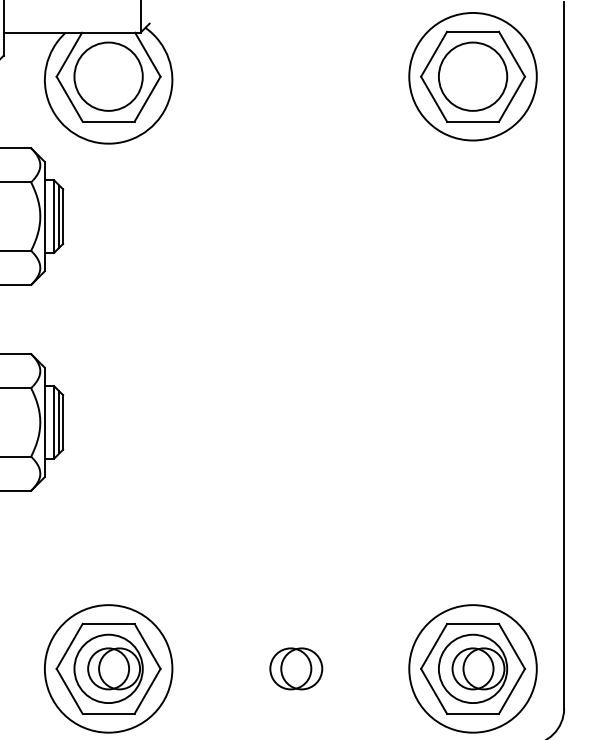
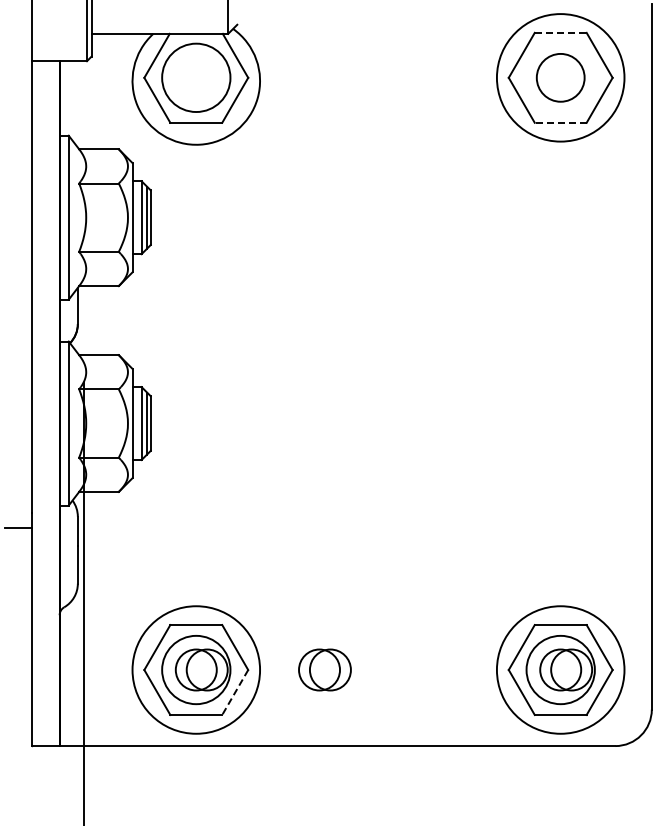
line: (472, 31) -> (560, 32), solid -> dashed
circle: (472, 76) -> (560, 77), size x0.7
line: (472, 121) -> (560, 122), solid -> dashed
part: (295, 668) -> (324, 669), moved
line: (147, 691) -> (235, 692), solid -> dashed

